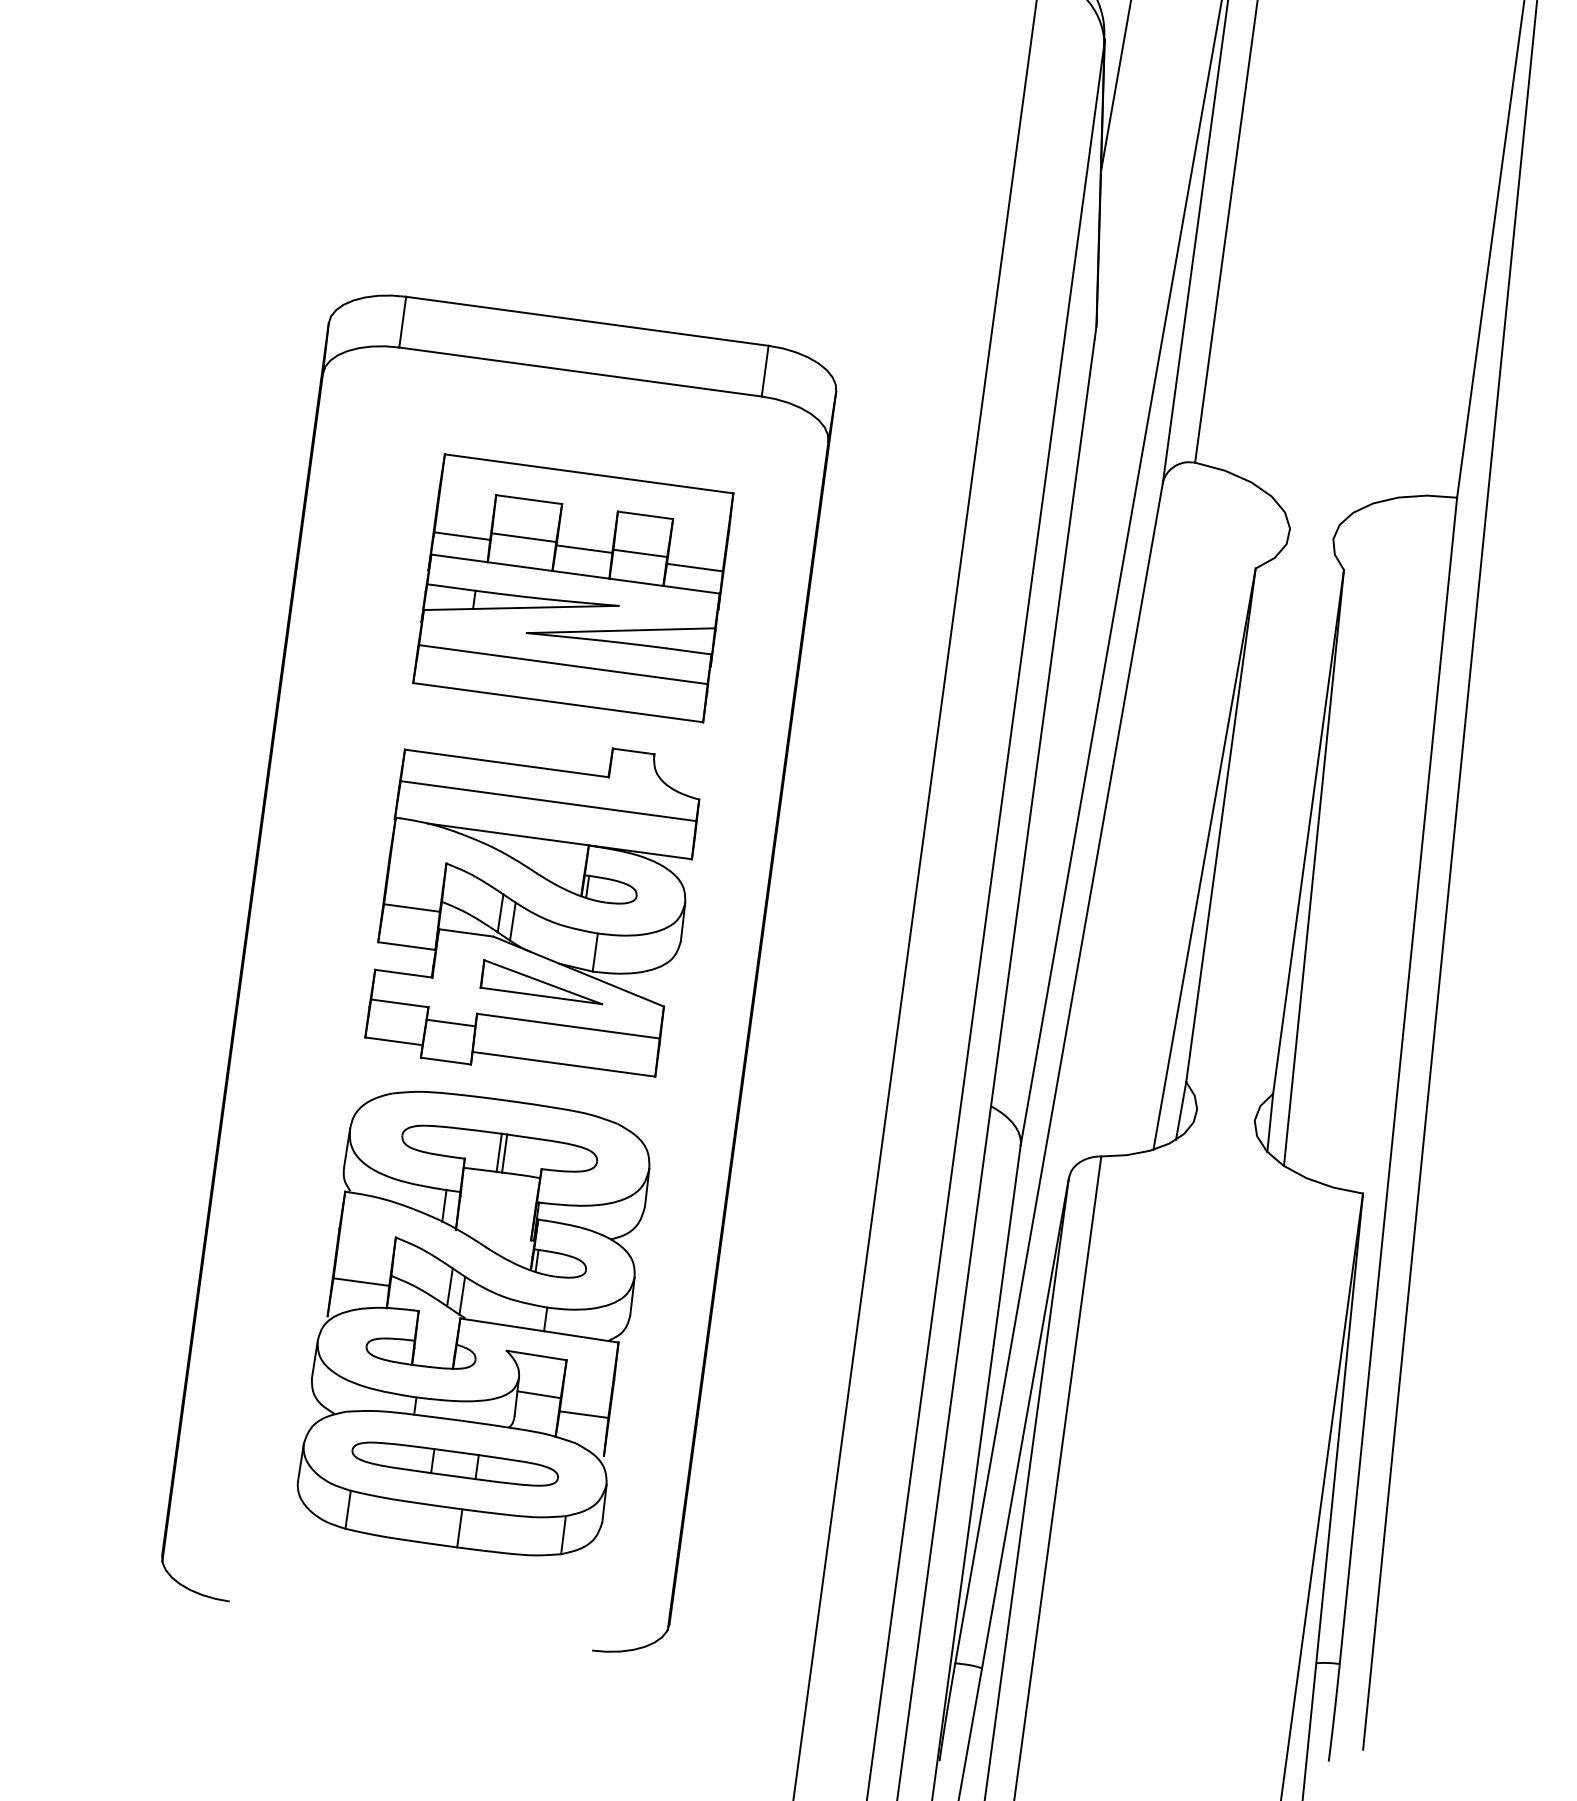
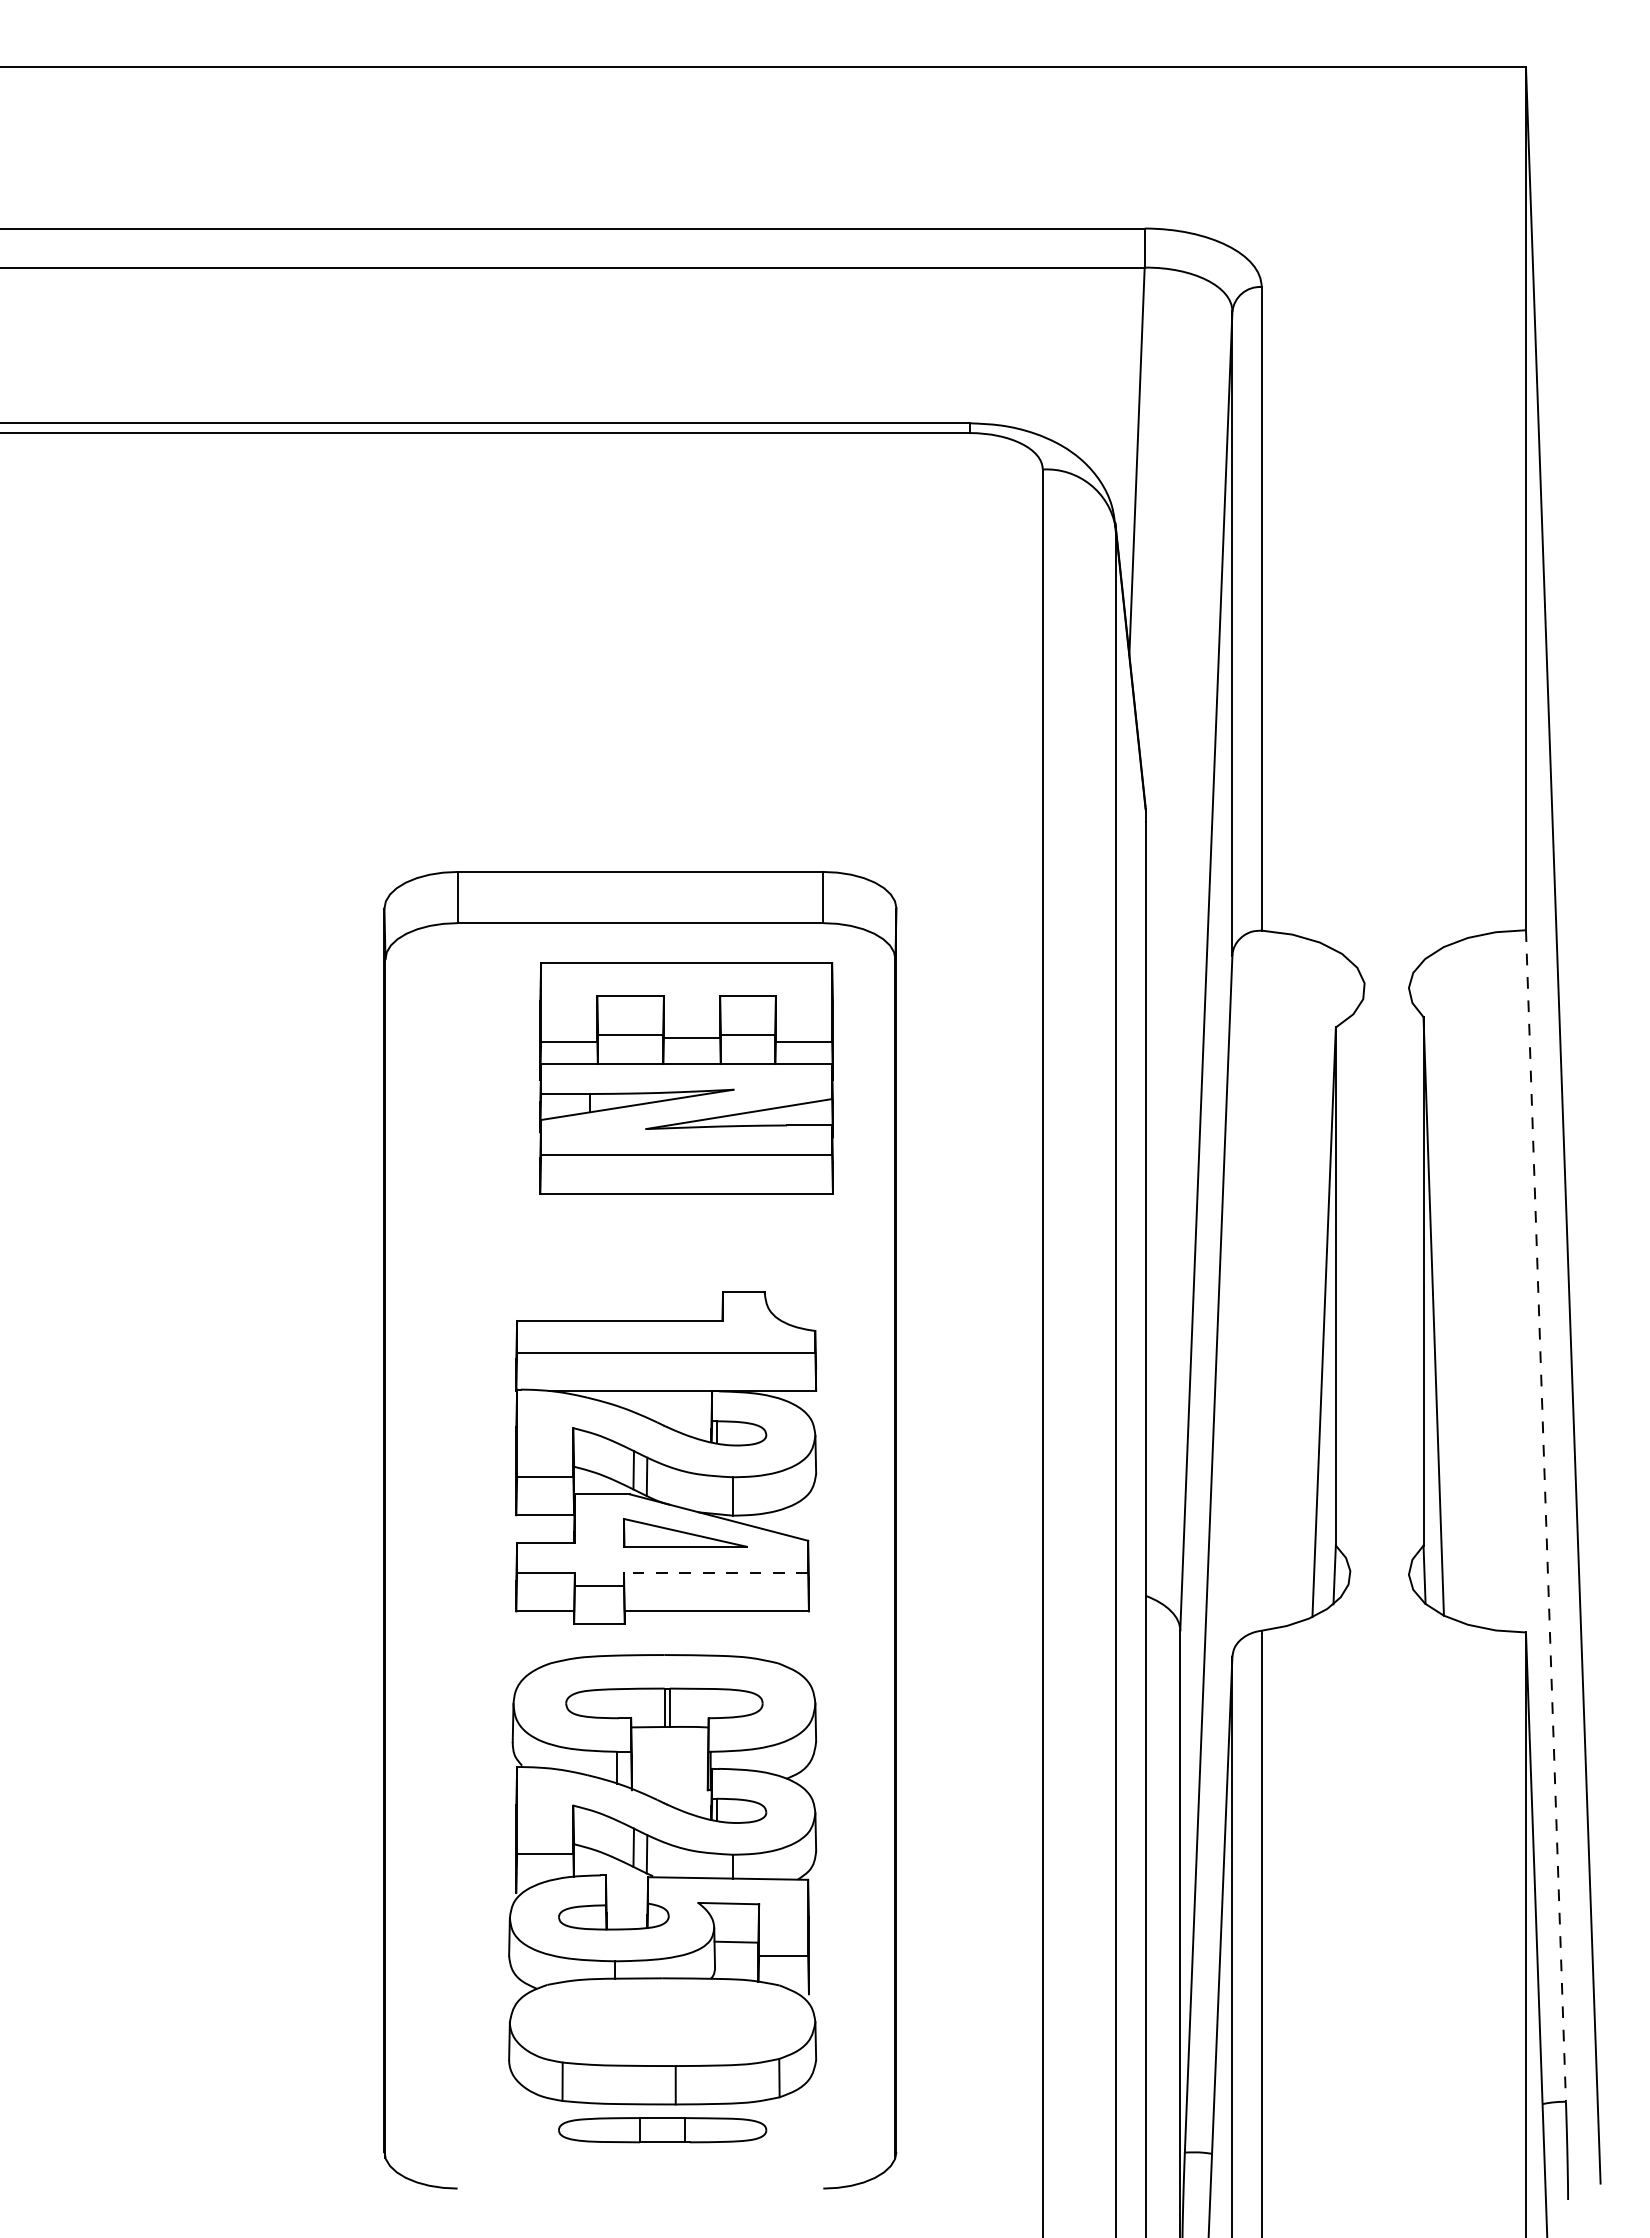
part: (573, 588) -> (686, 1078), moved
line: (567, 1026) -> (715, 1573), solid -> dashed
line: (1397, 1081) -> (1545, 1516), solid -> dashed
part: (455, 1464) -> (662, 2130), moved

